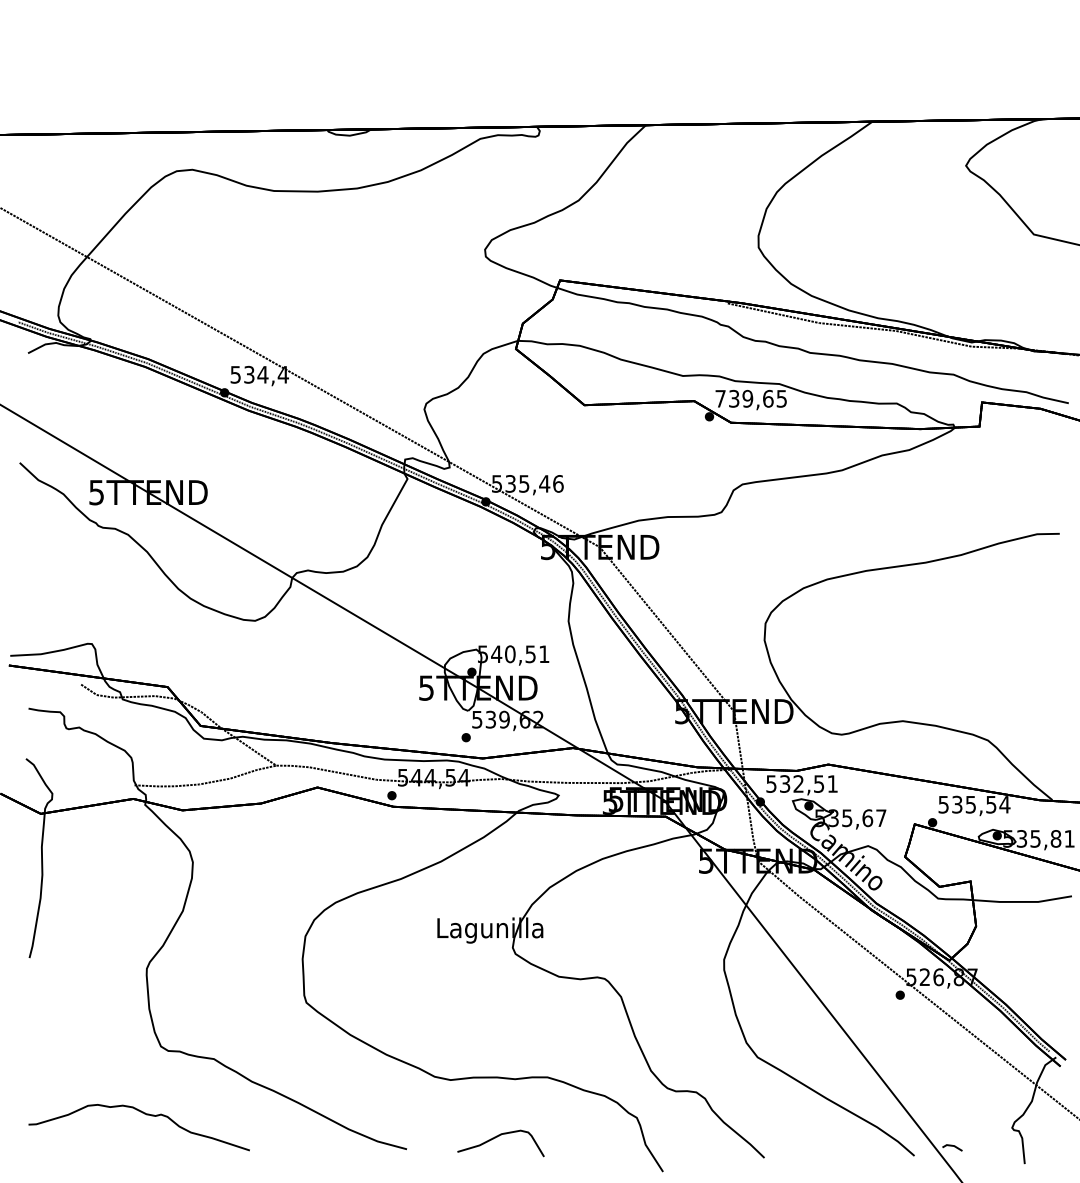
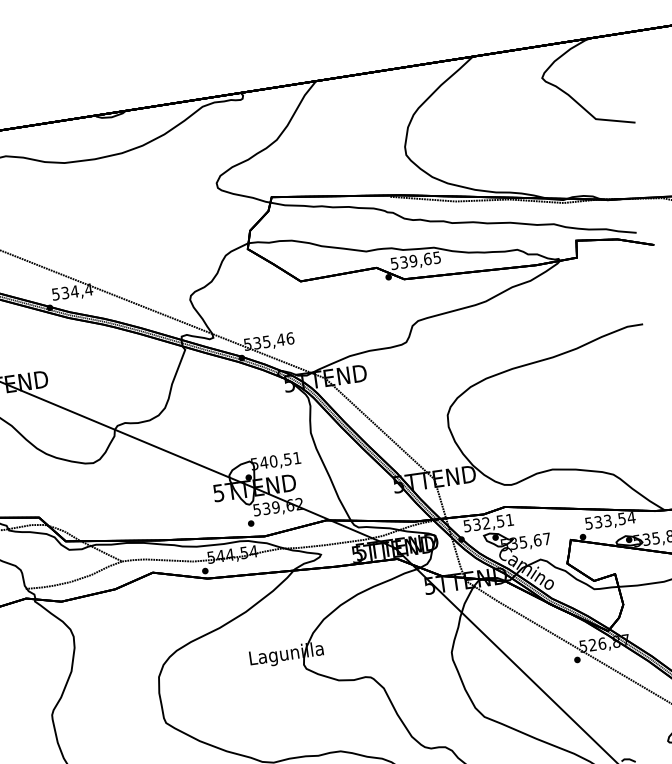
text: (720, 398) -> (394, 263), 739,65 -> 539,65
text: (970, 803) -> (607, 520), 535,54 -> 533,54

